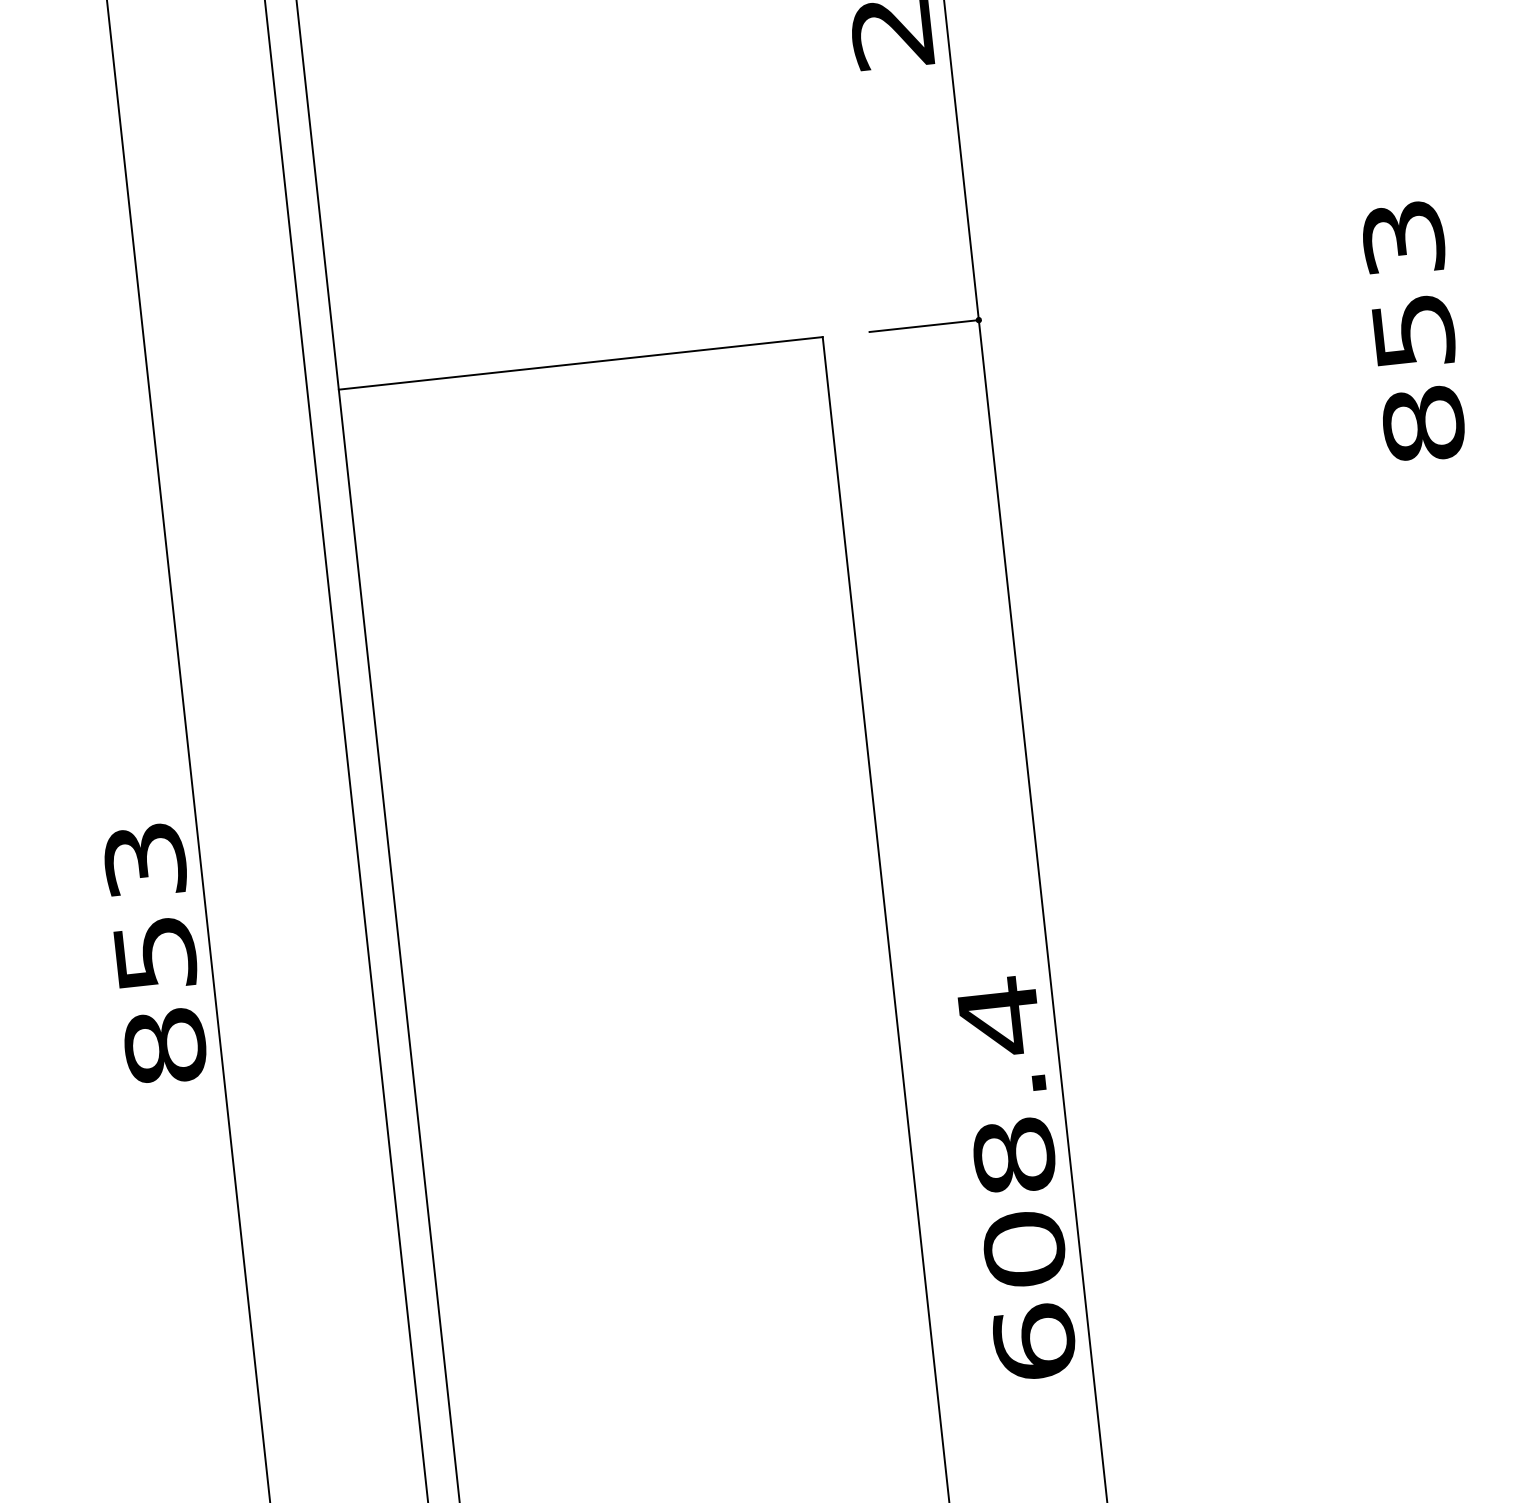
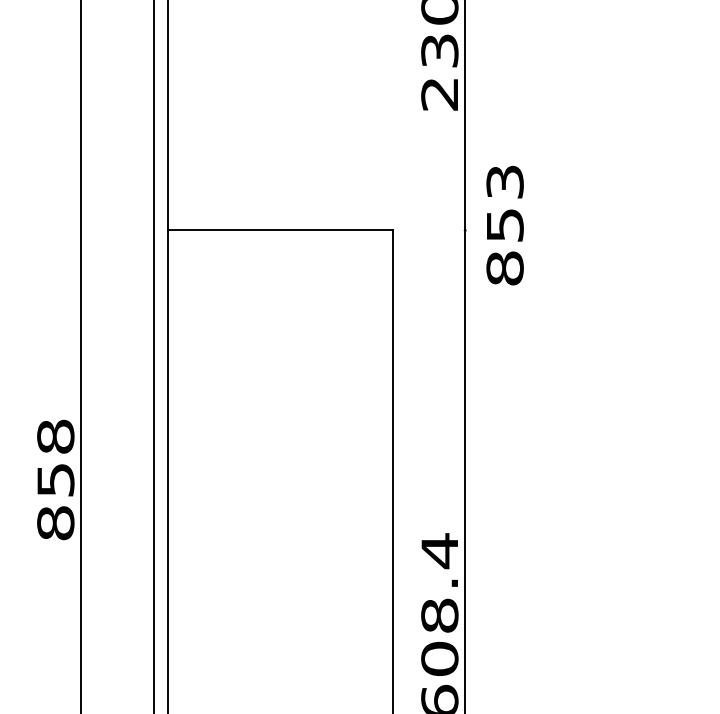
line: (923, 326) -> (439, 230), removed
text: (1412, 332) -> (504, 225), moved
text: (144, 859) -> (55, 436), 853 -> 858

